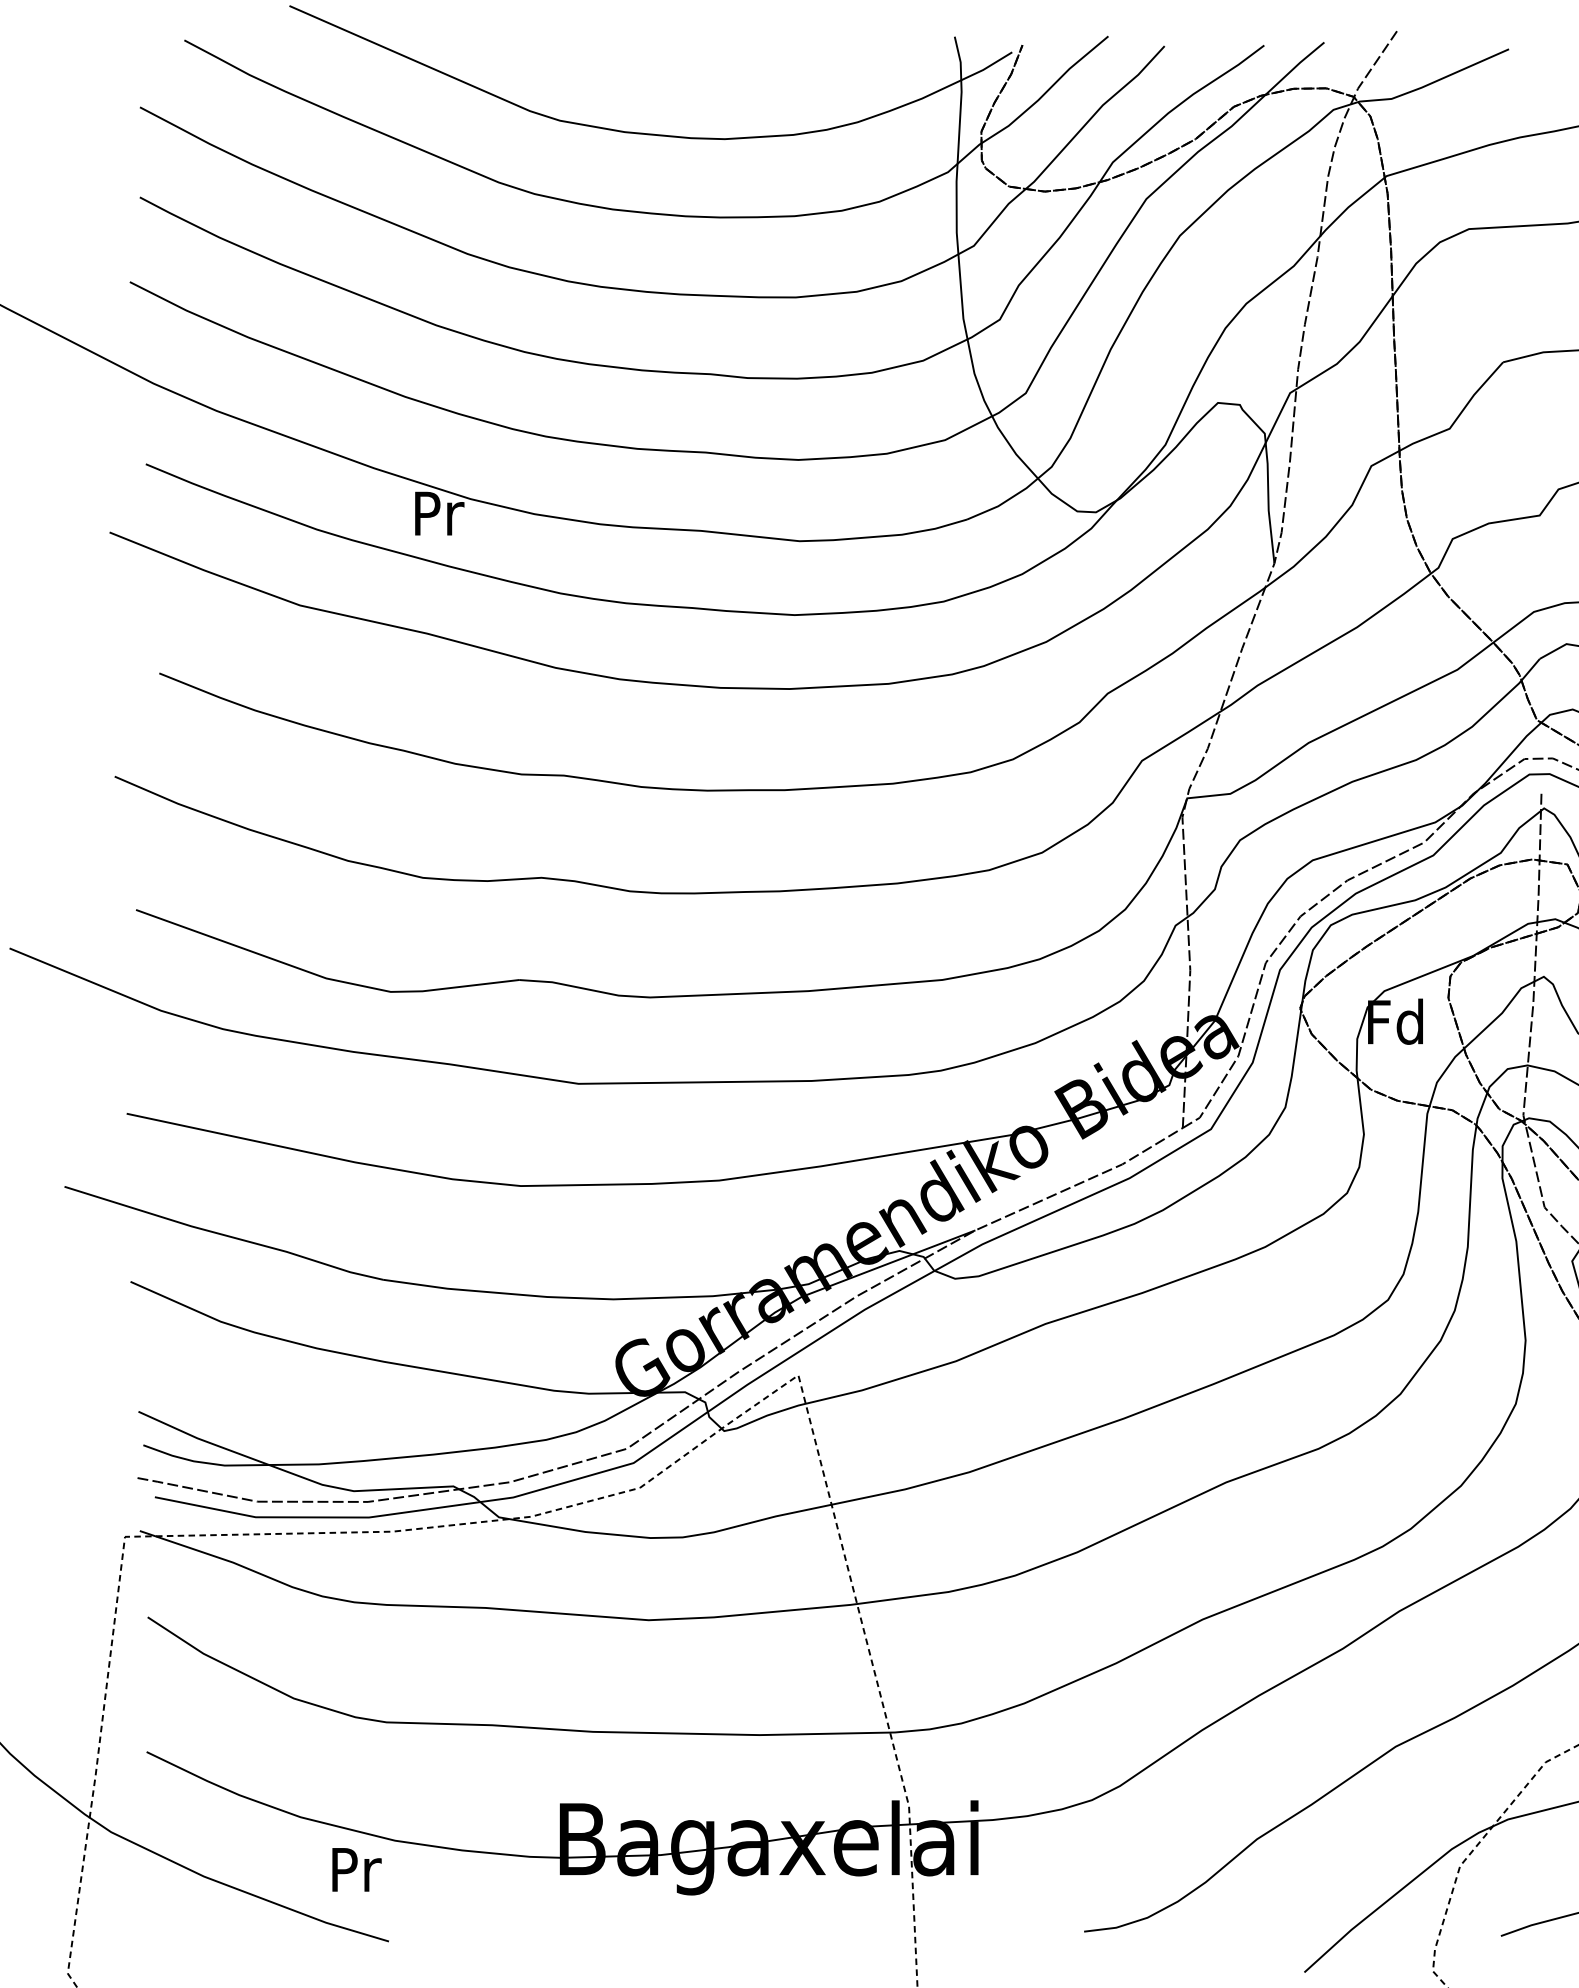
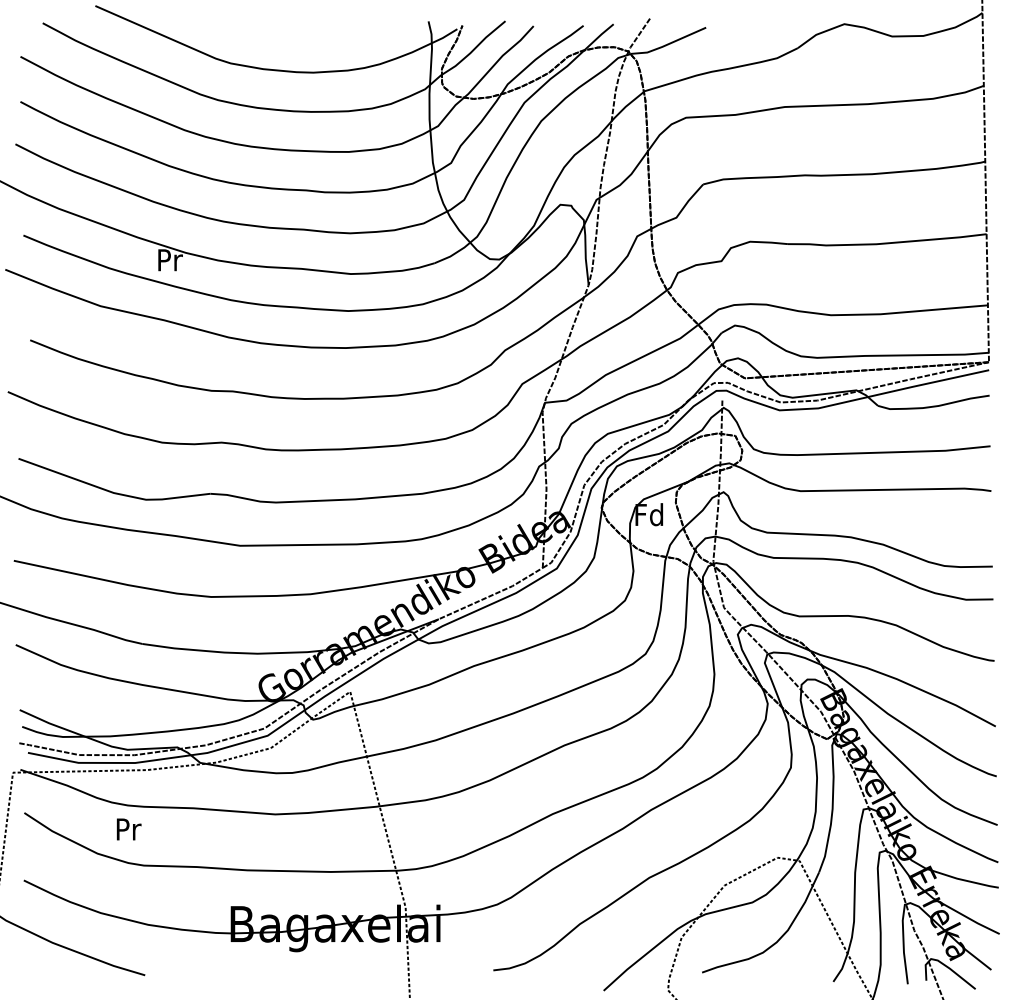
text: (355, 1869) -> (128, 829), moved

